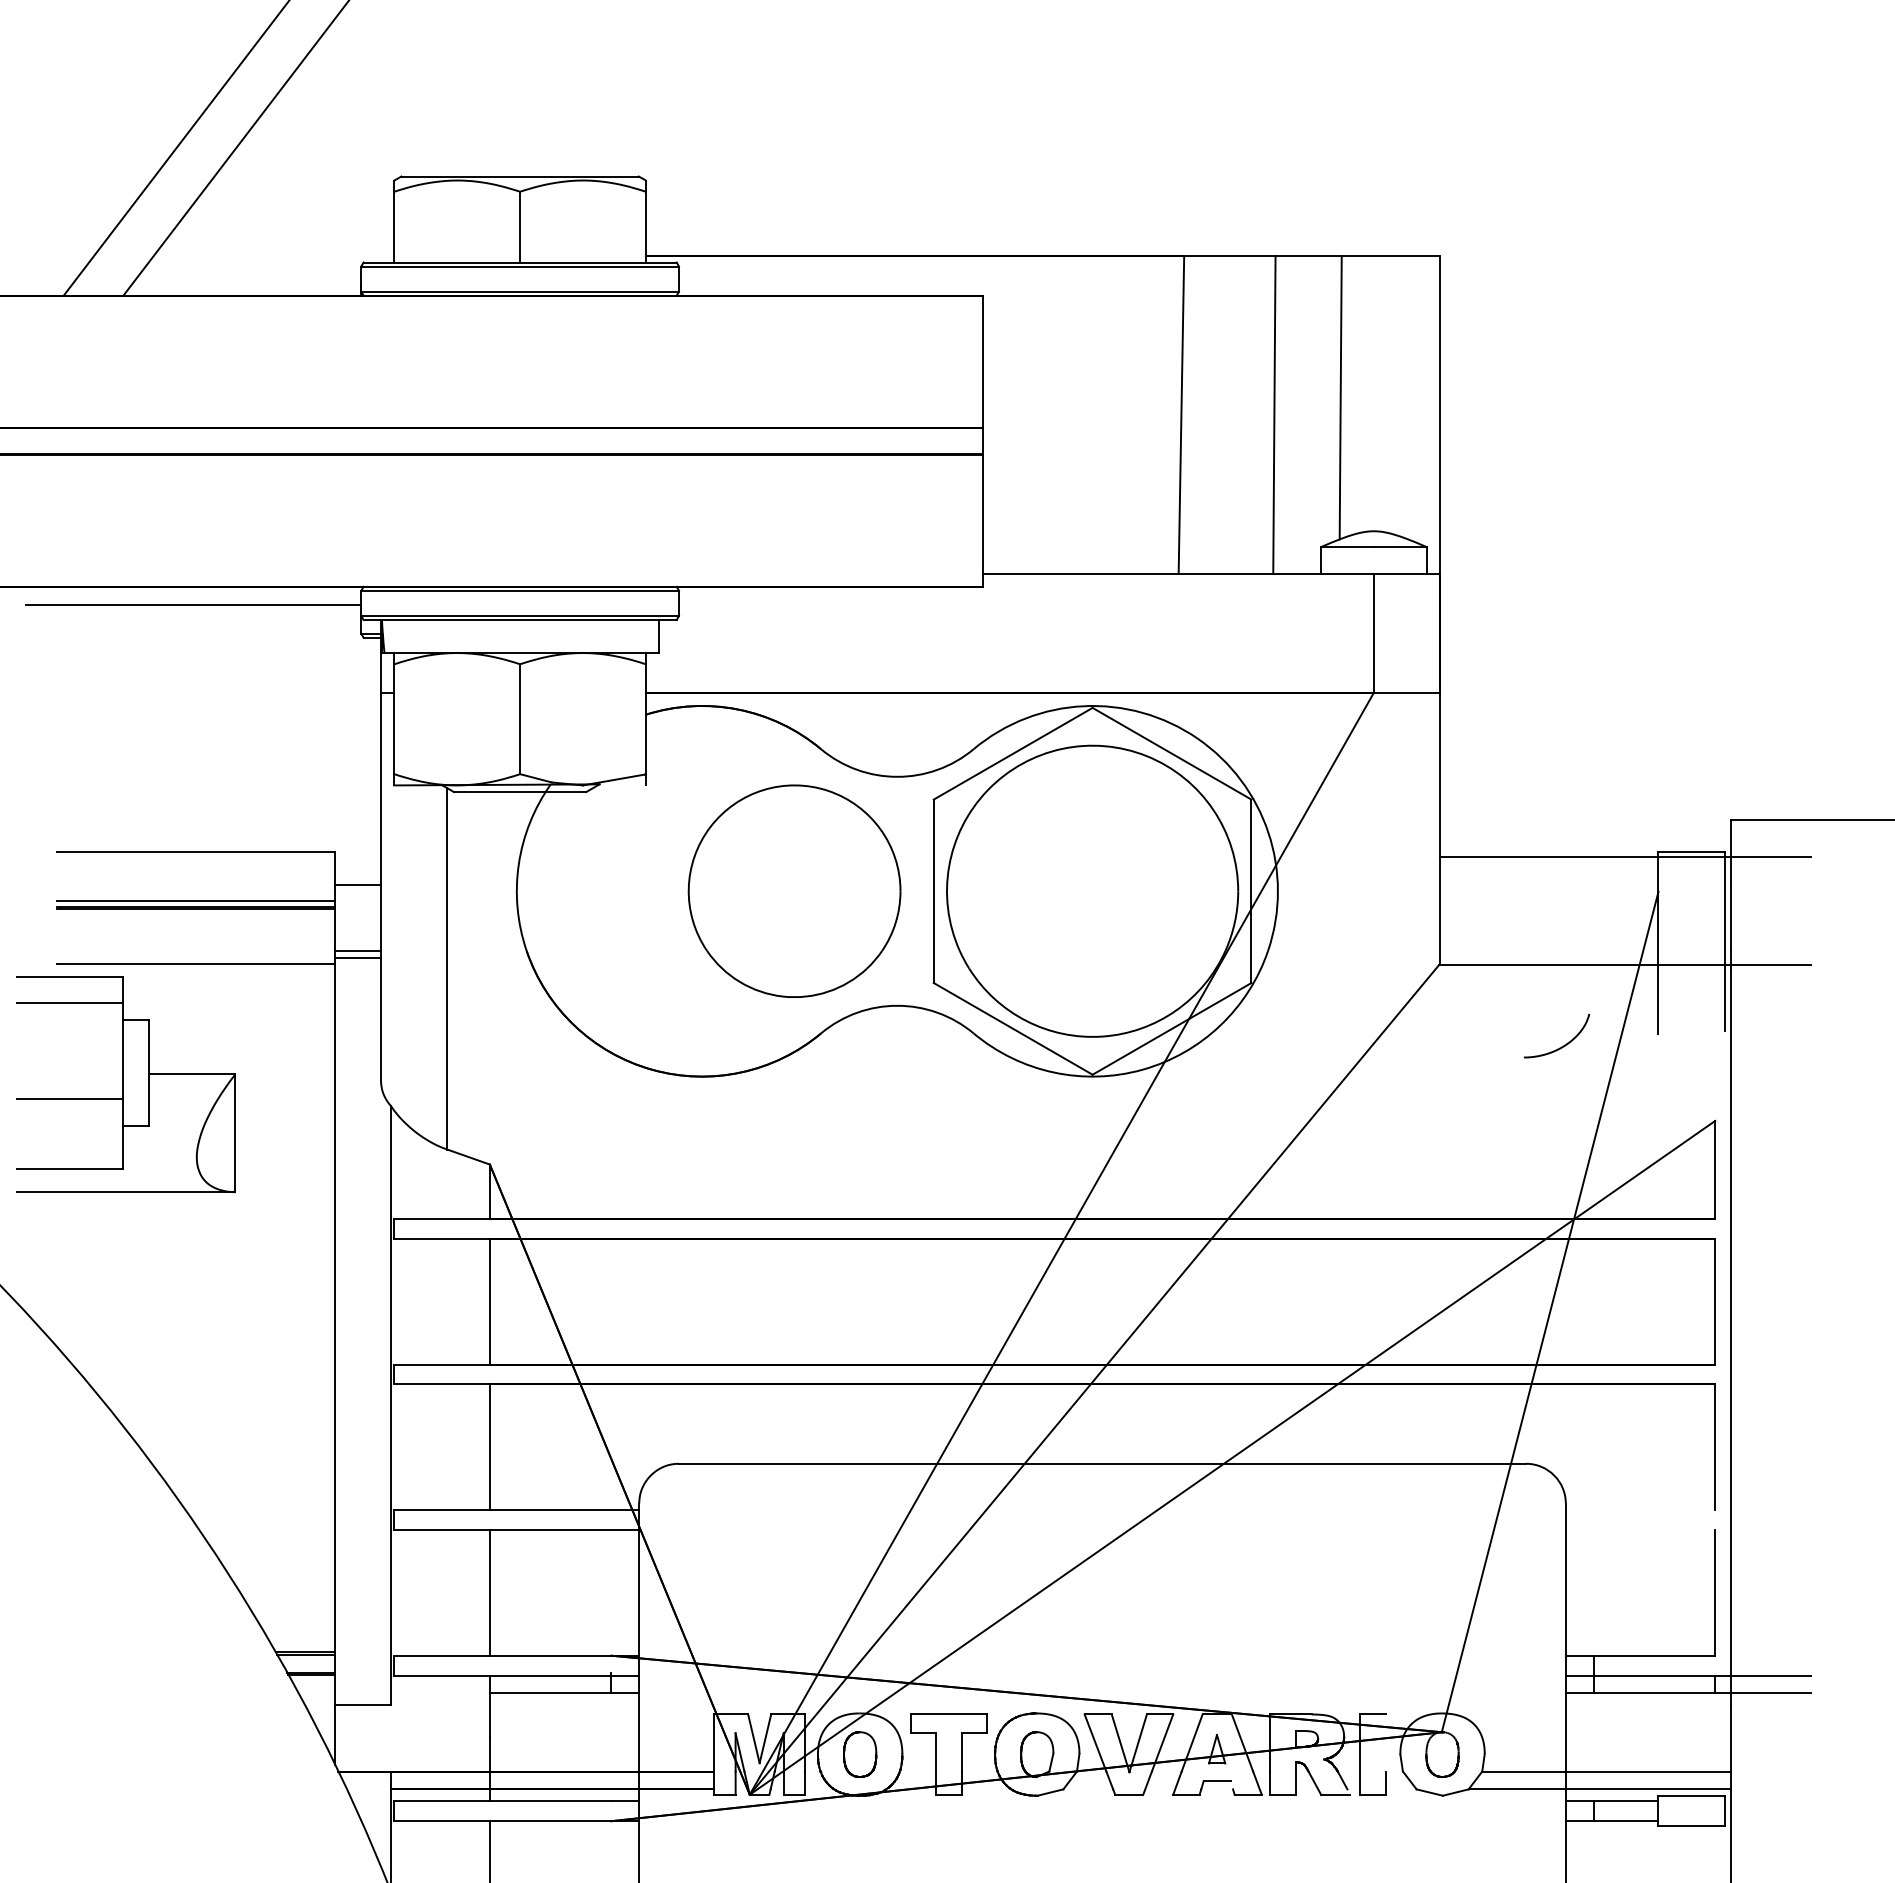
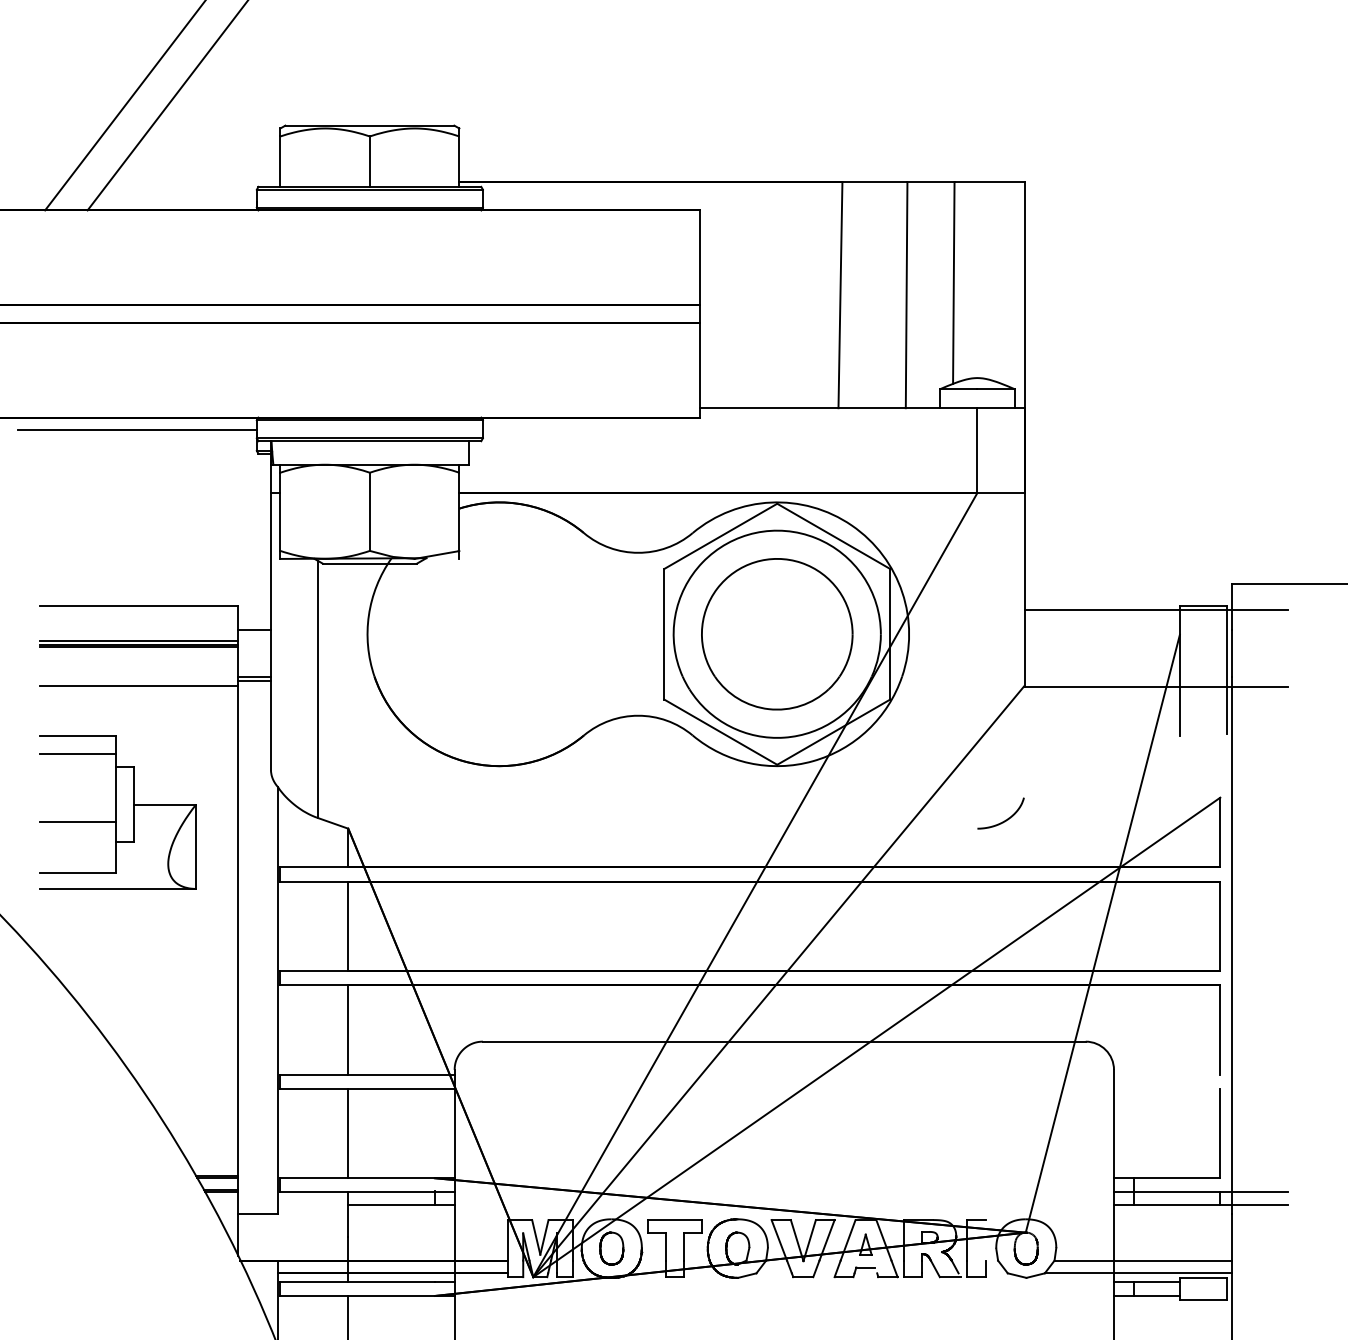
part: (794, 890) -> (777, 633), moved
curve: (1564, 1044) -> (1006, 819), moved
part: (125, 1084) -> (117, 812), moved

